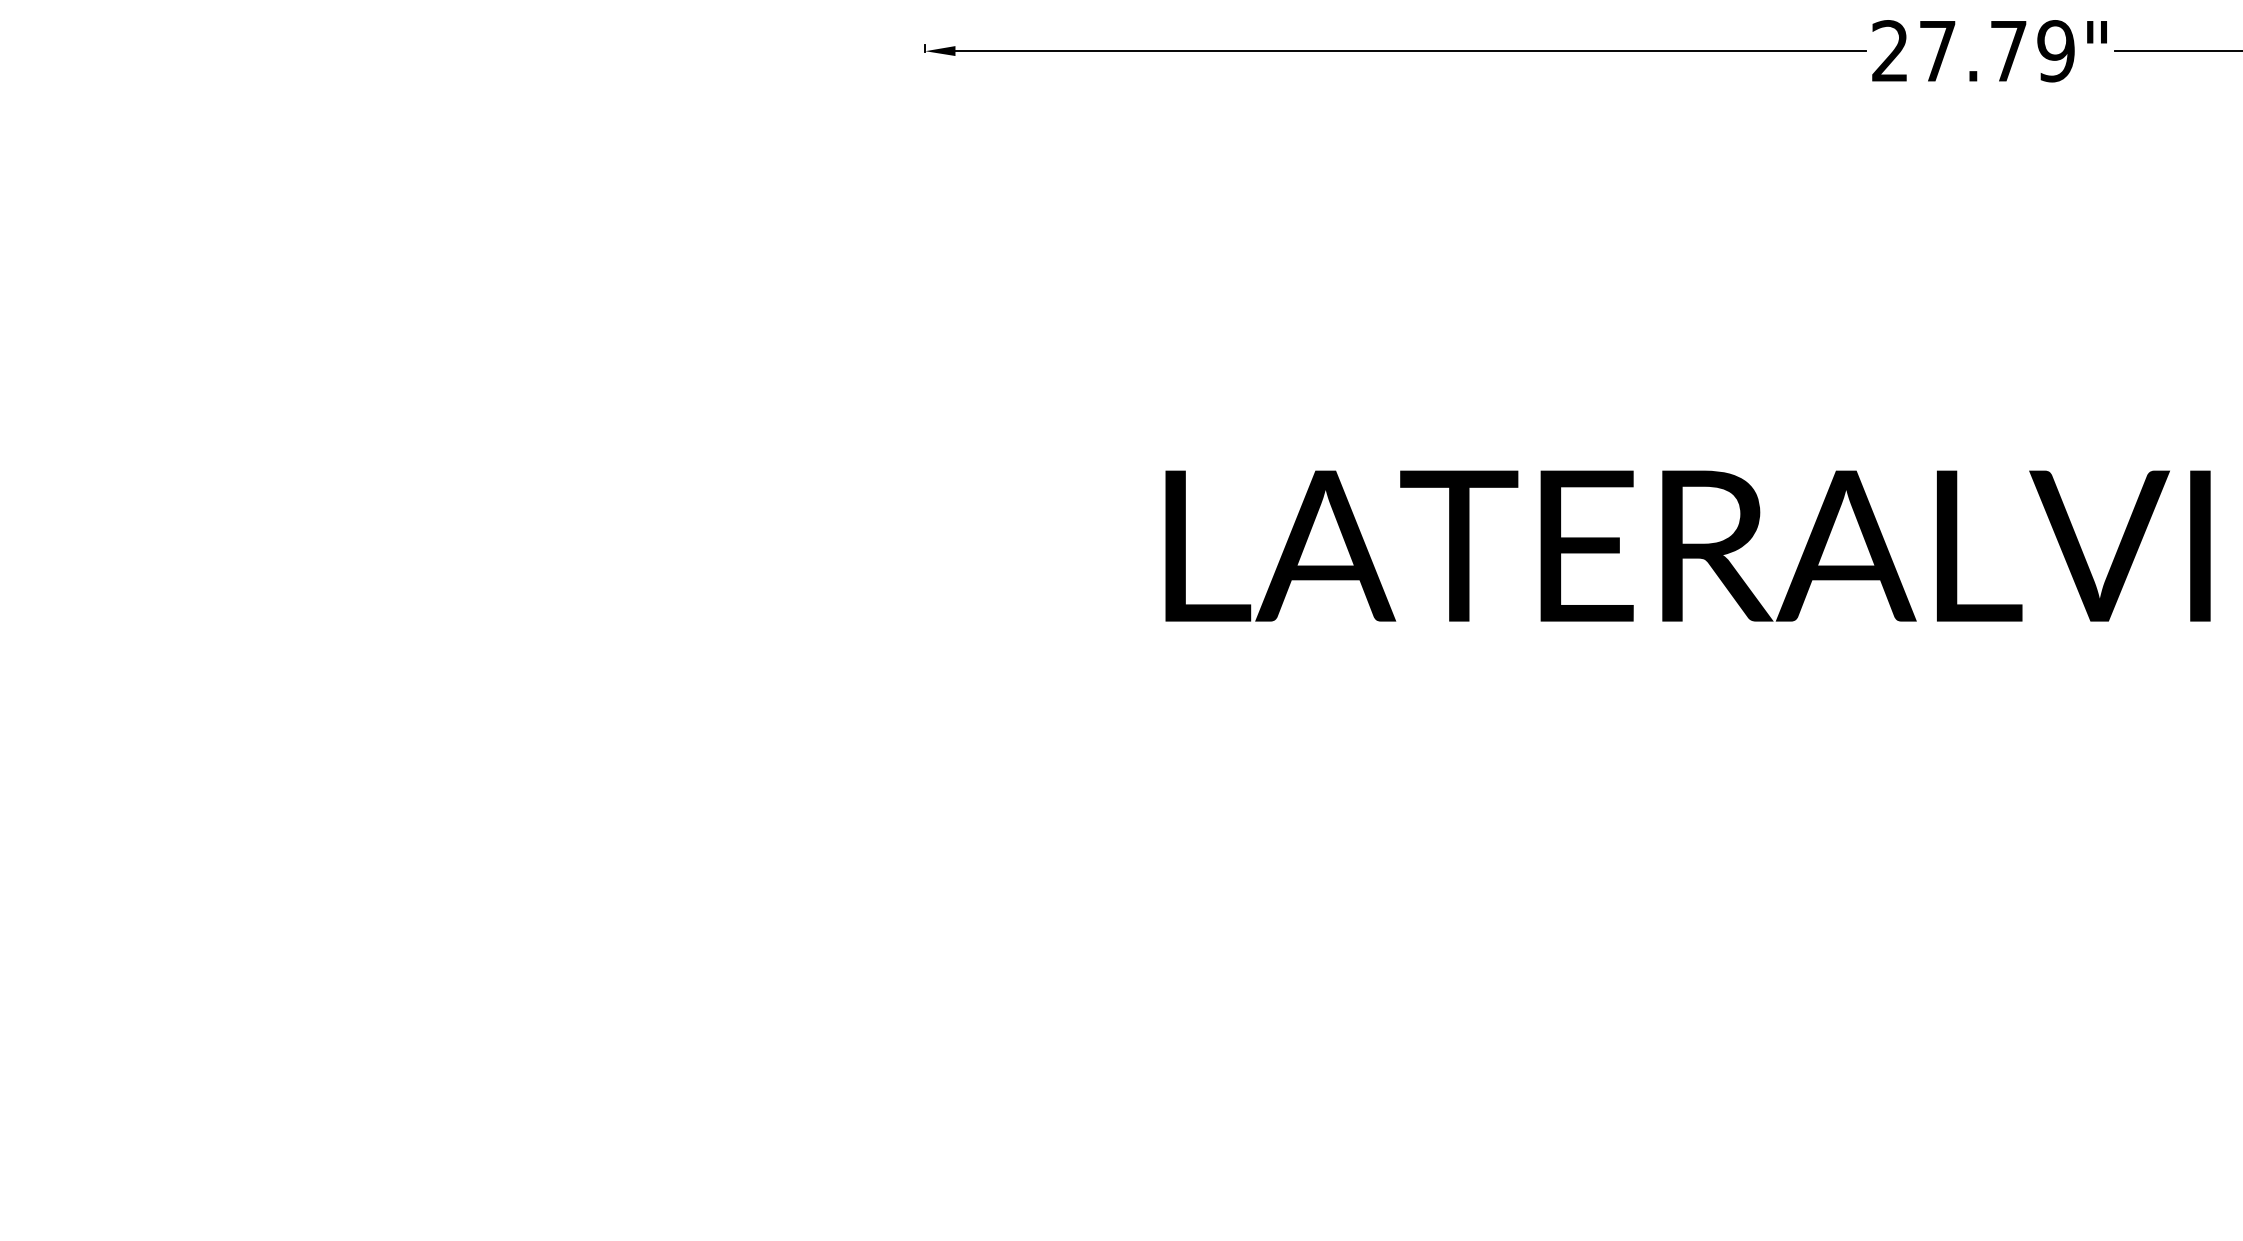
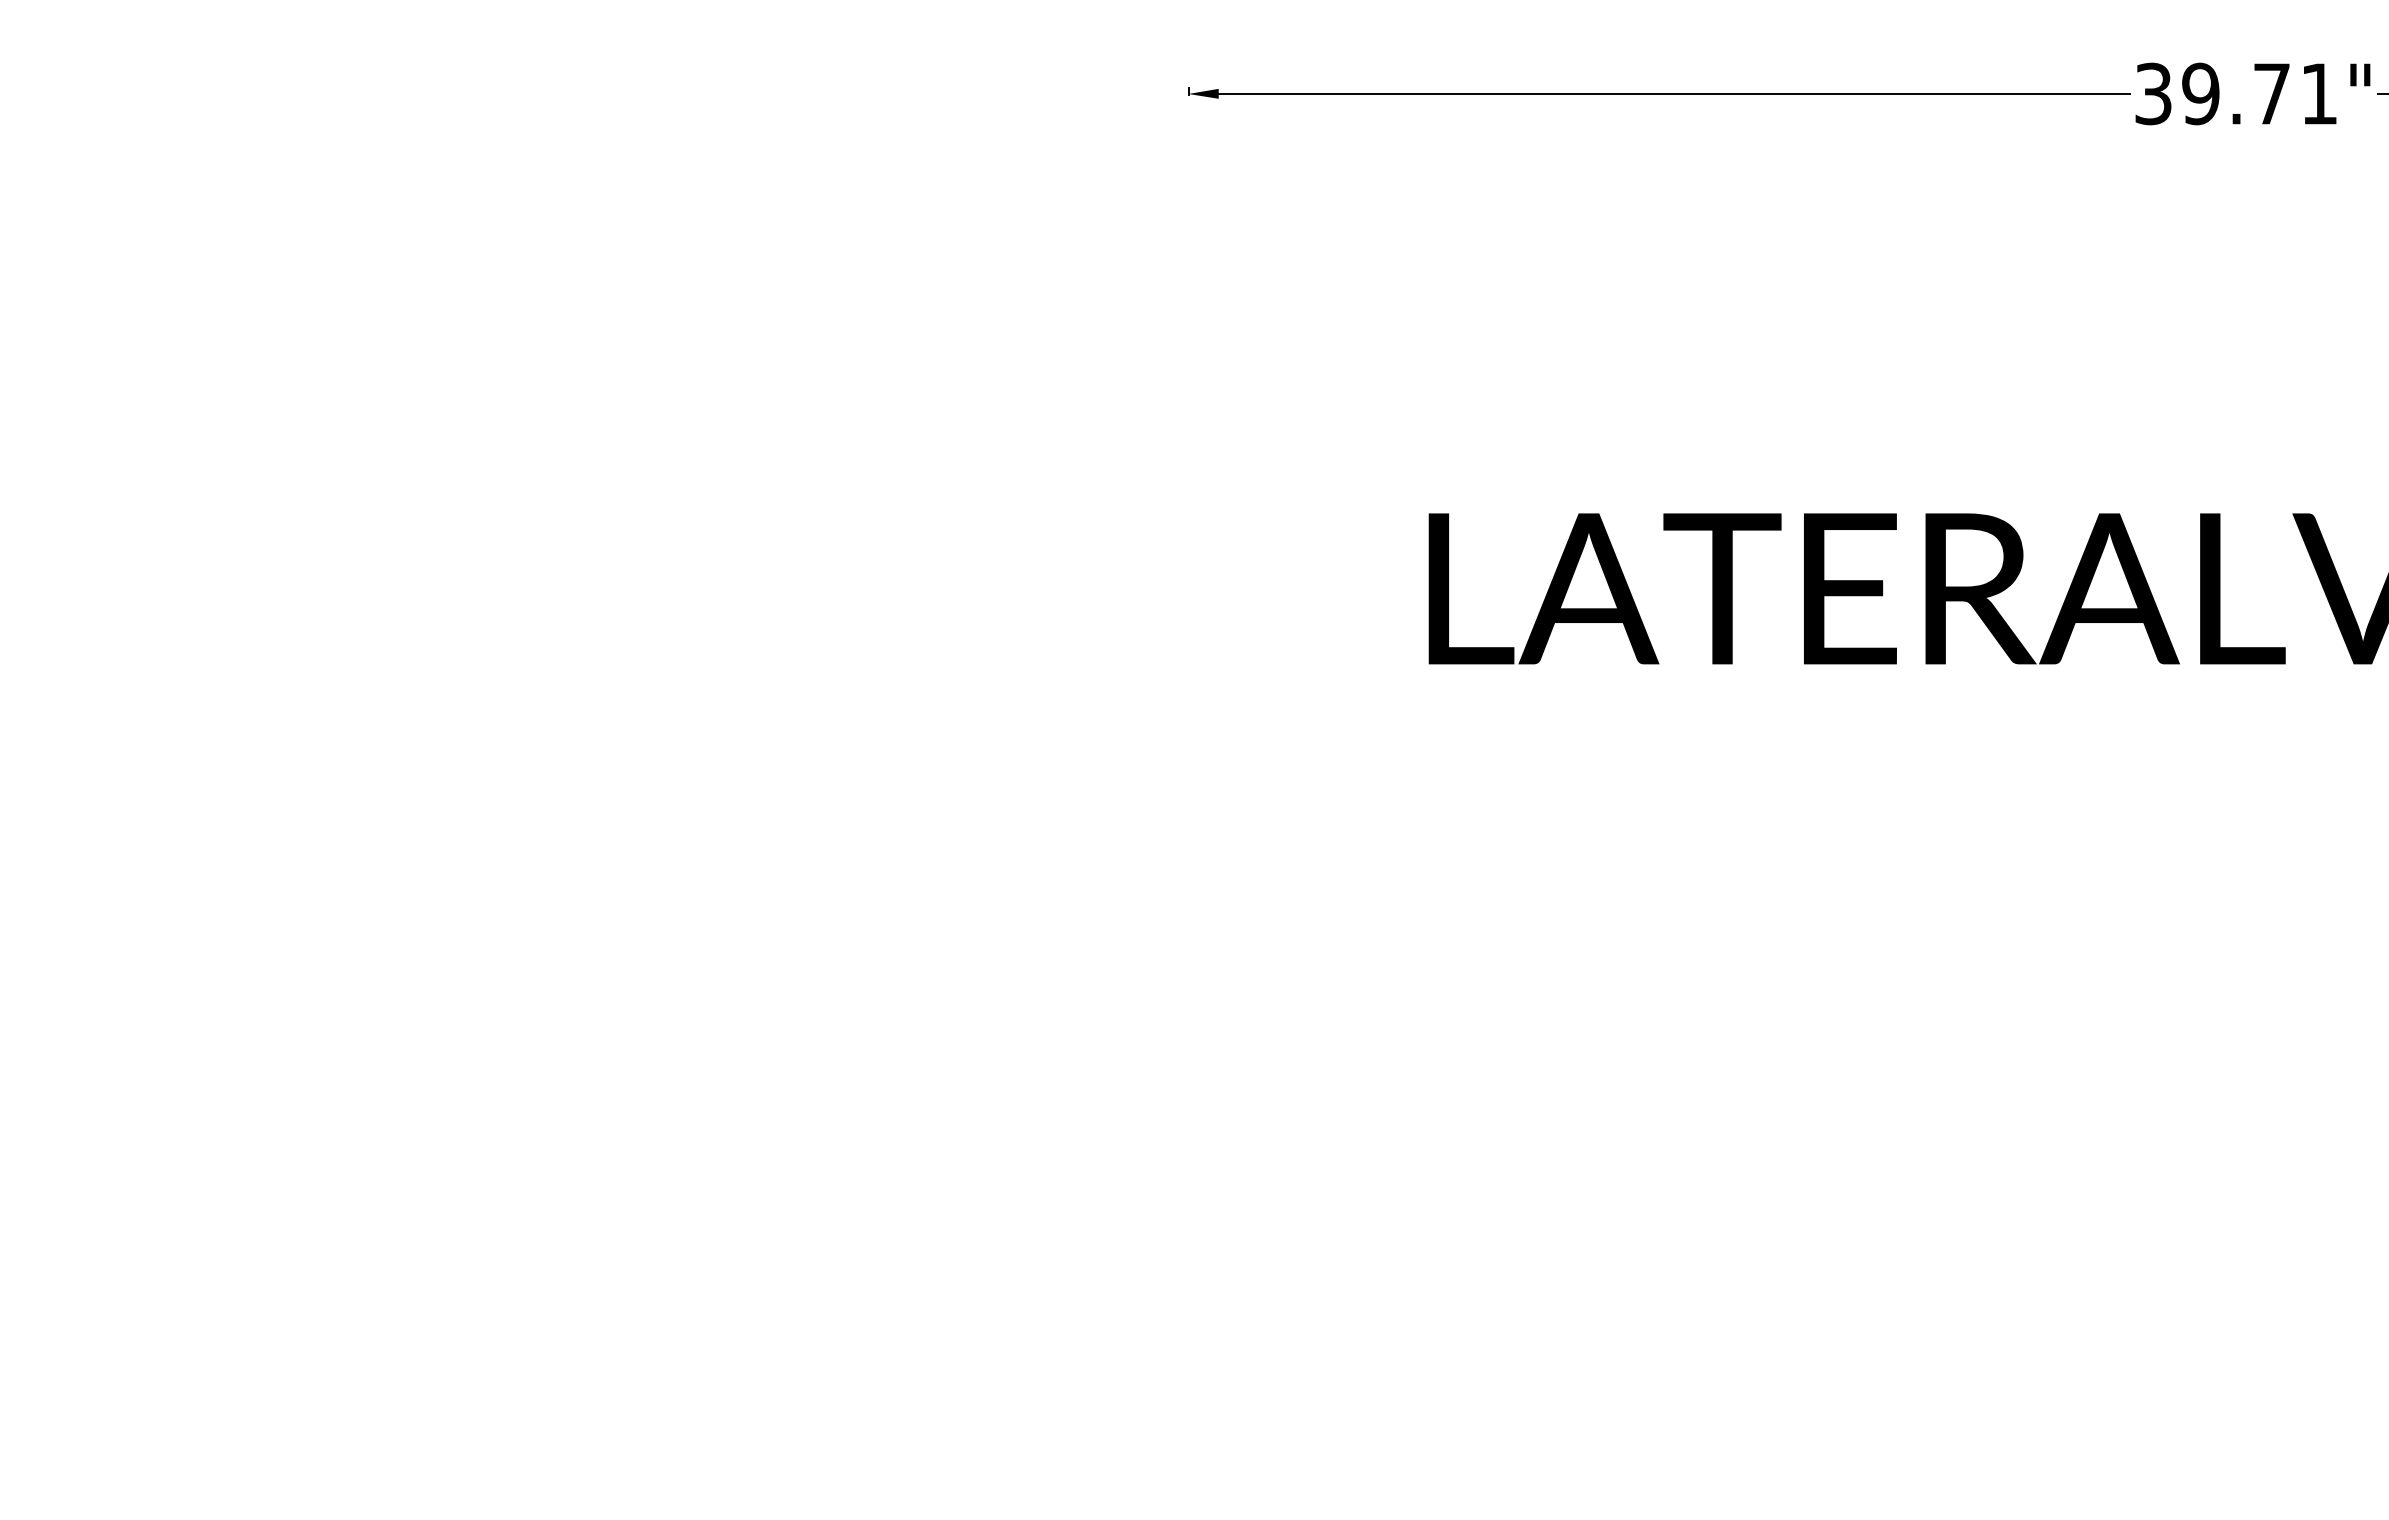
text: (1973, 50) -> (2236, 93), 27.79" -> 39.71"

